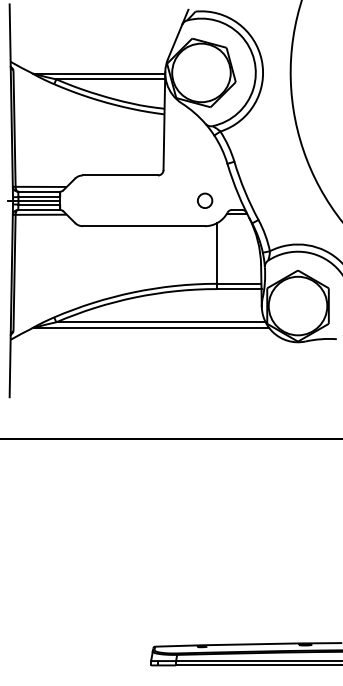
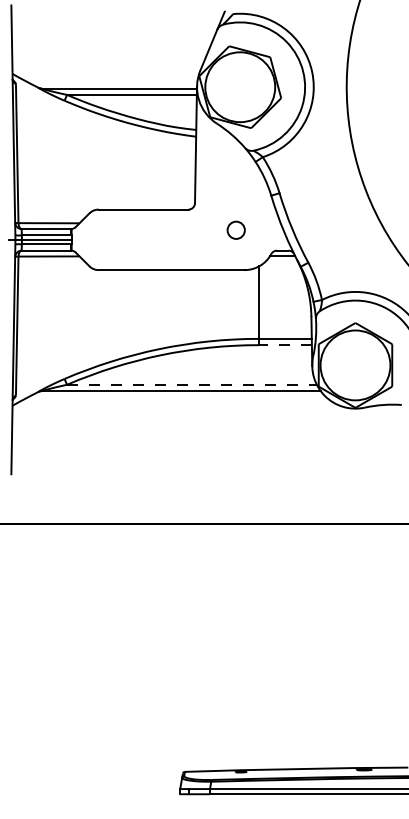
circle: (205, 200) -> (236, 229), moved
line: (238, 289) -> (284, 345), solid -> dashed
line: (160, 322) -> (191, 385), solid -> dashed

